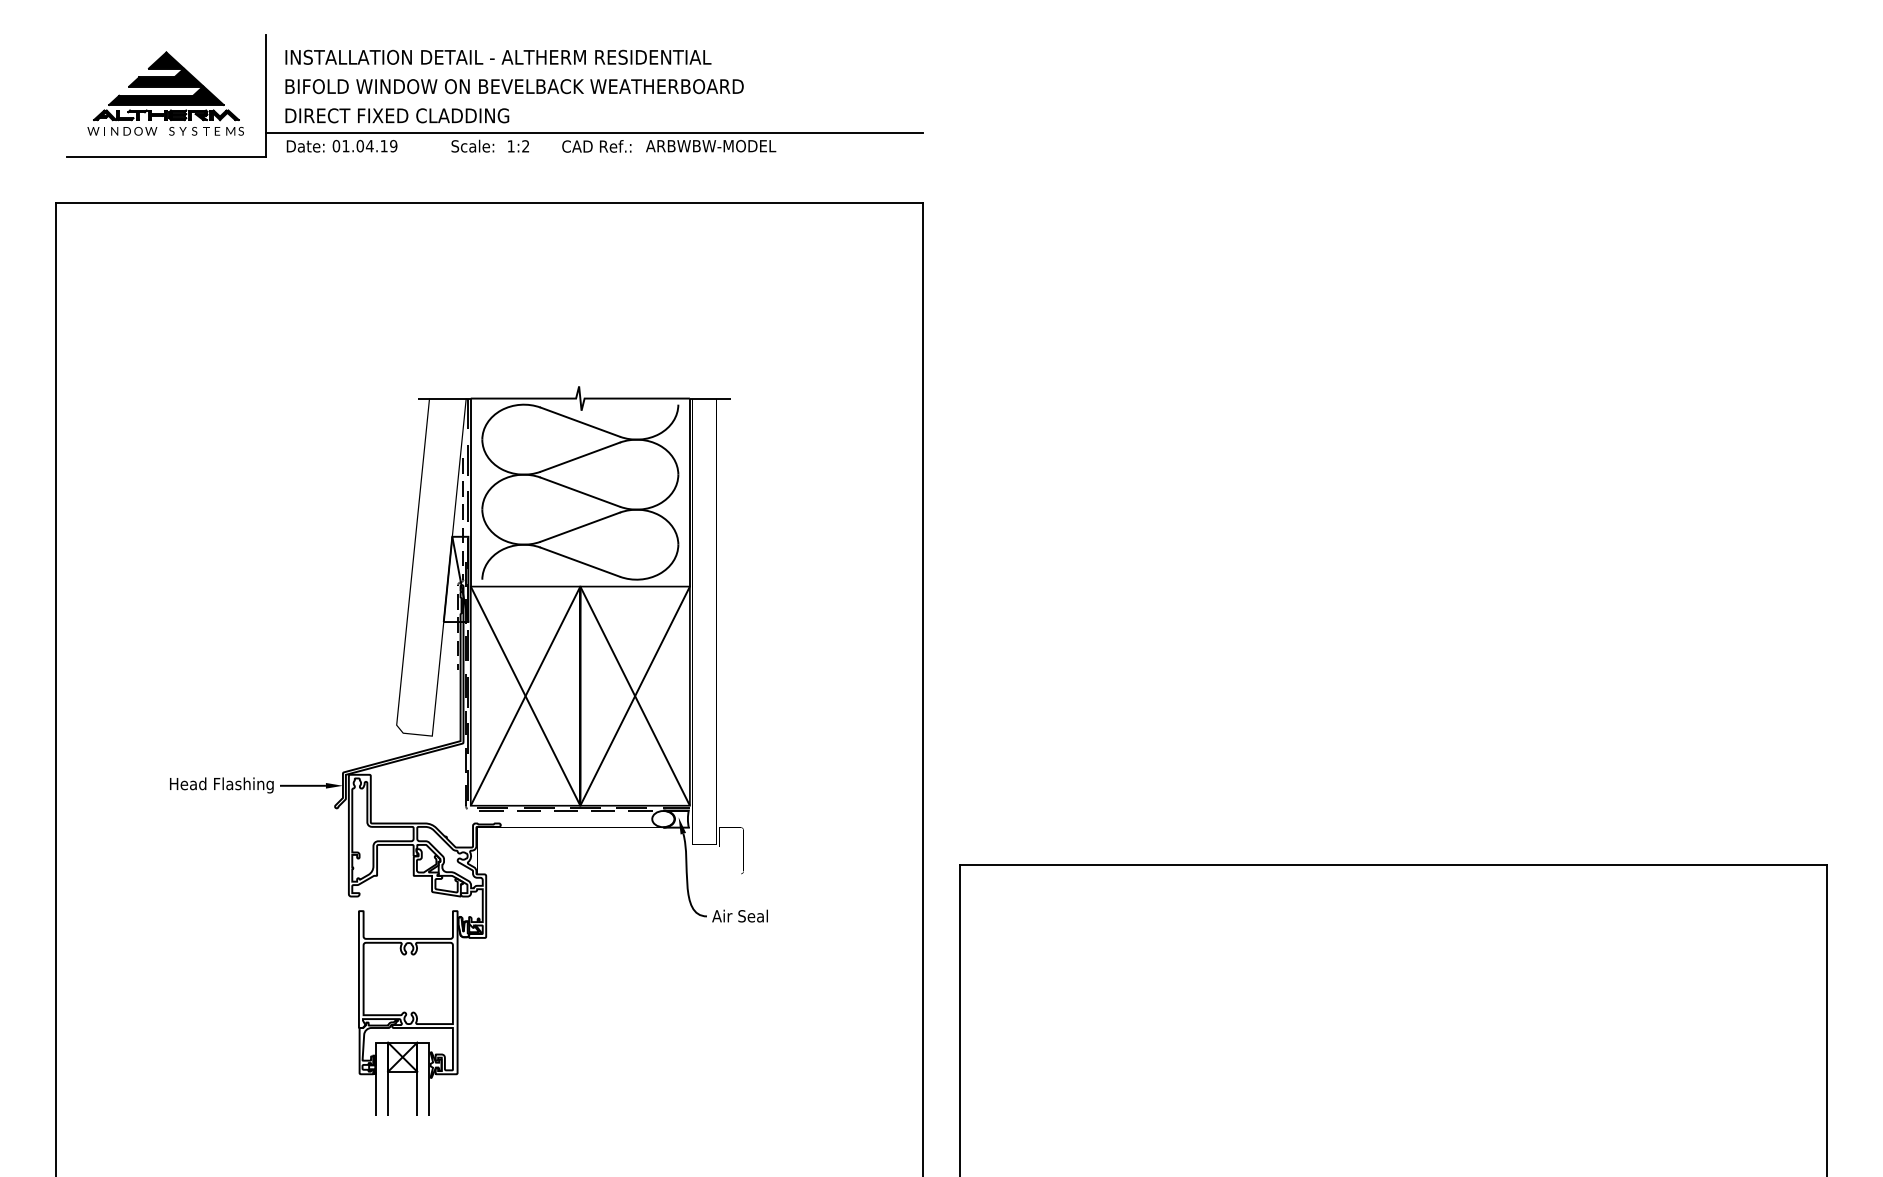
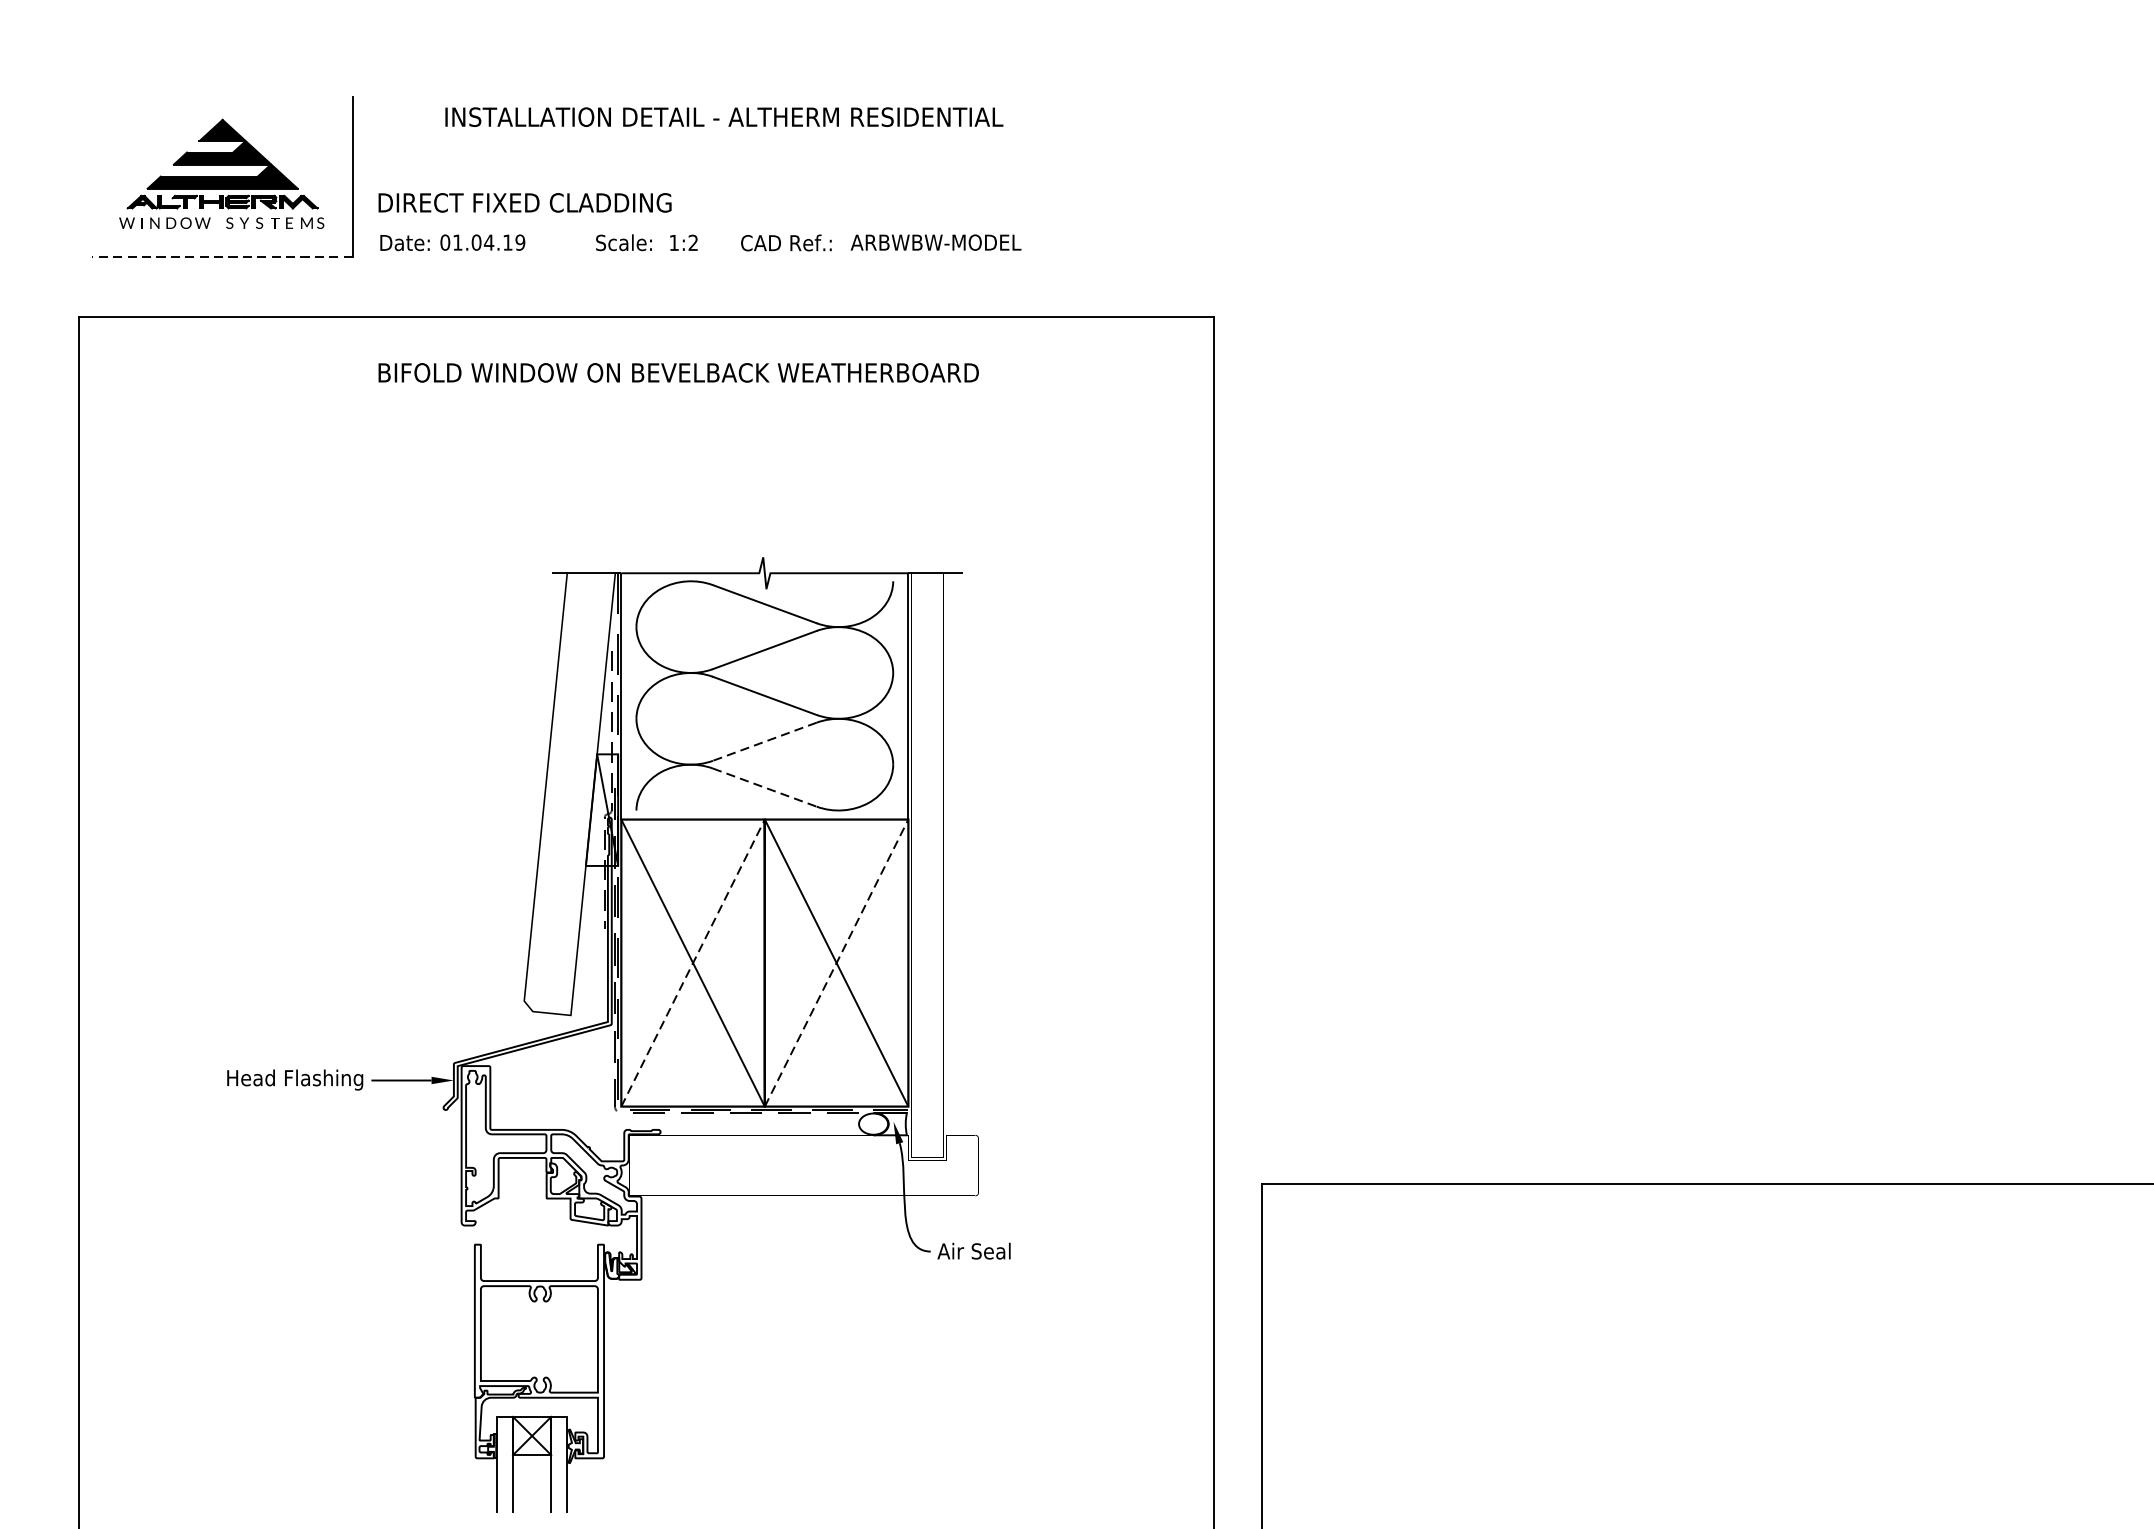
text: (498, 56) -> (724, 116), moved
text: (514, 86) -> (678, 372), moved
line: (594, 133) -> (783, 226), removed
line: (165, 156) -> (221, 256), solid -> dashed
line: (579, 527) -> (763, 742), solid -> dashed
line: (580, 562) -> (765, 787), solid -> dashed
line: (525, 695) -> (692, 962), solid -> dashed
line: (635, 695) -> (837, 962), solid -> dashed

